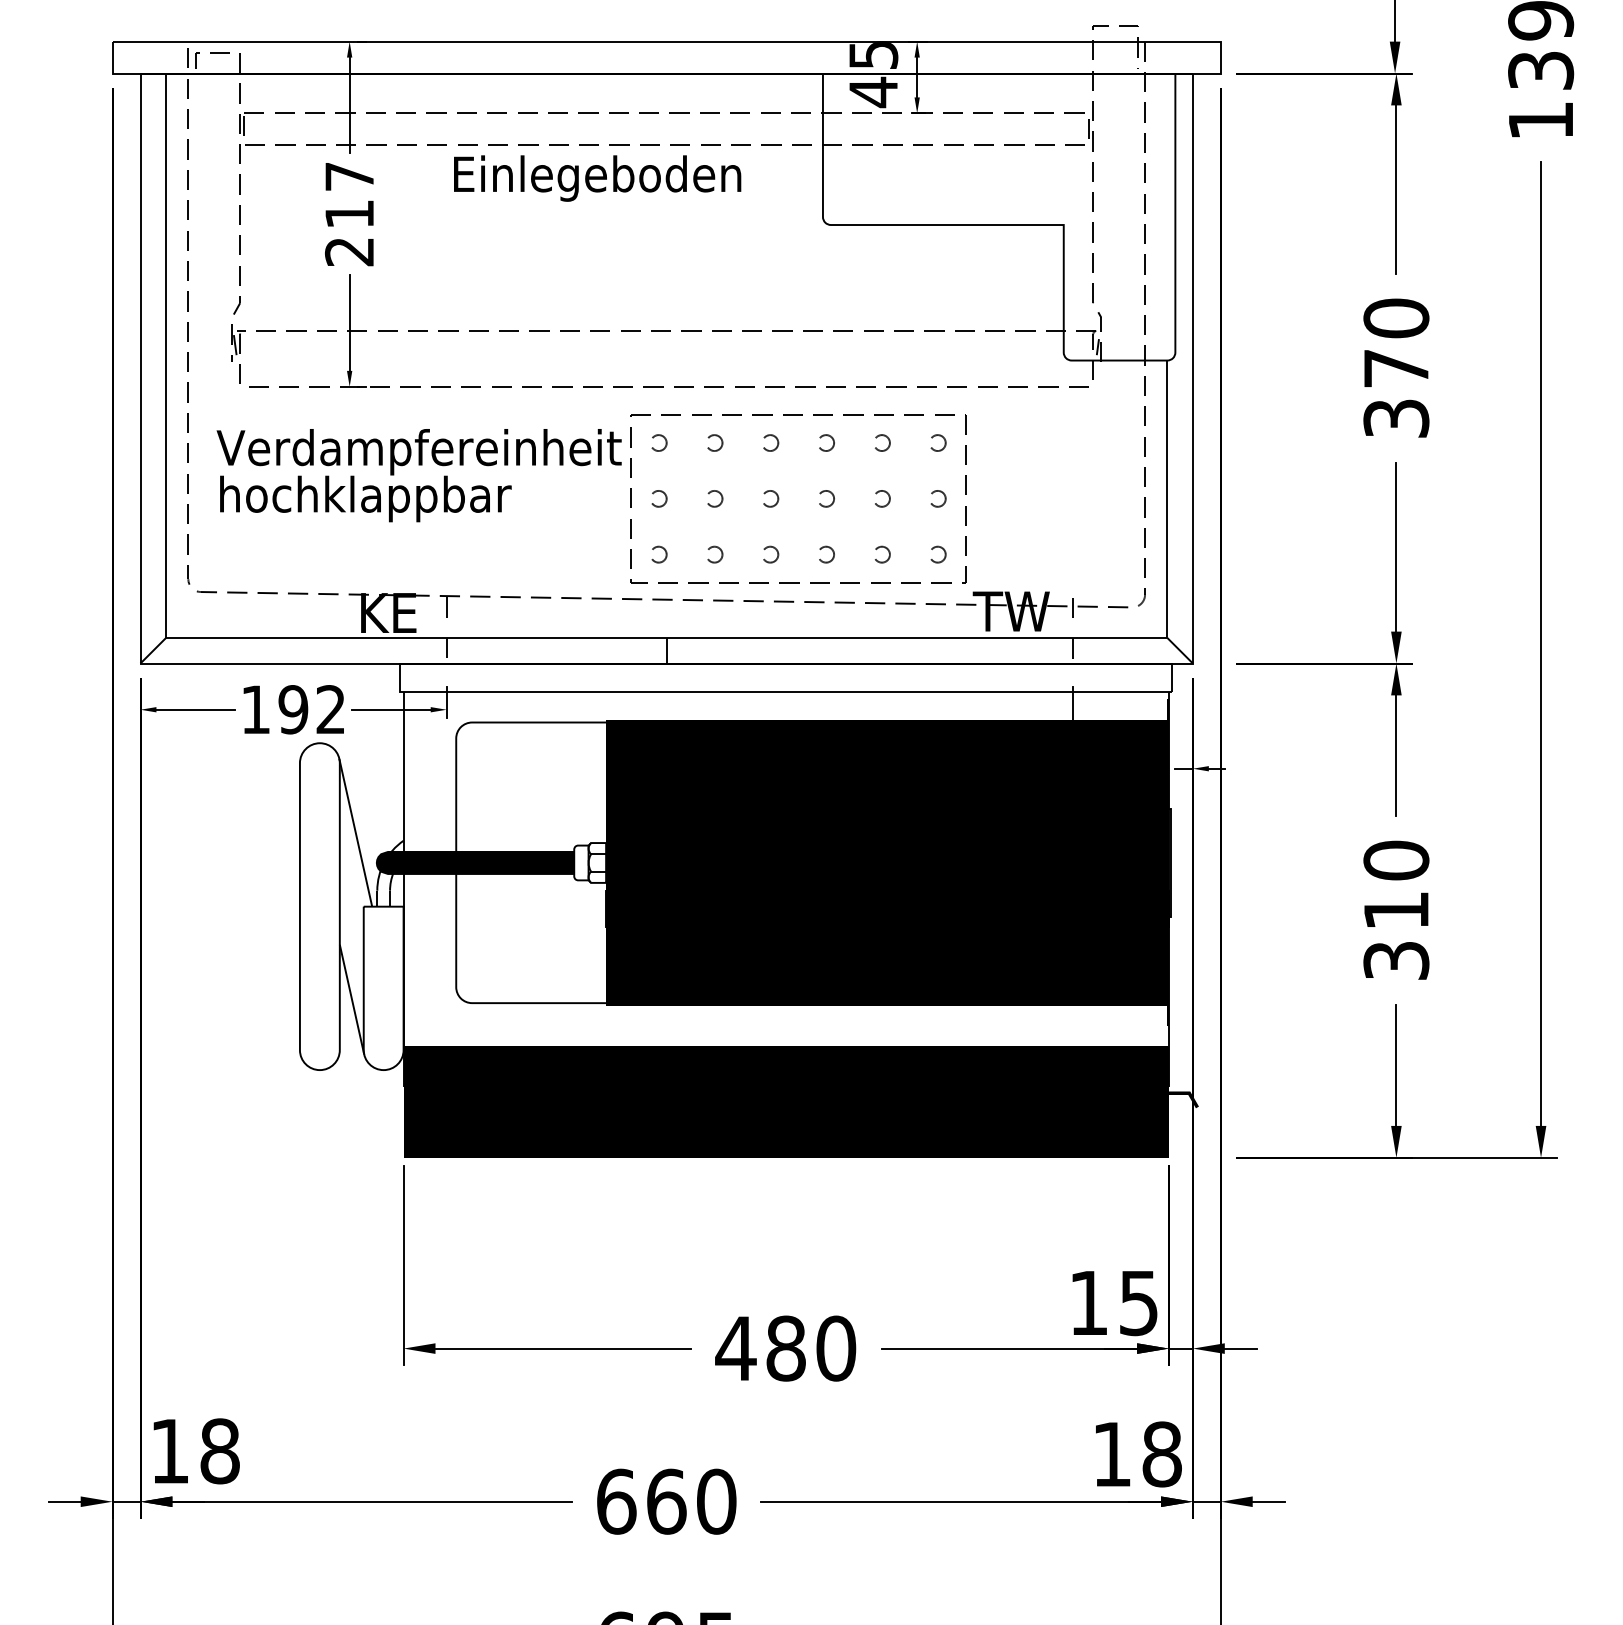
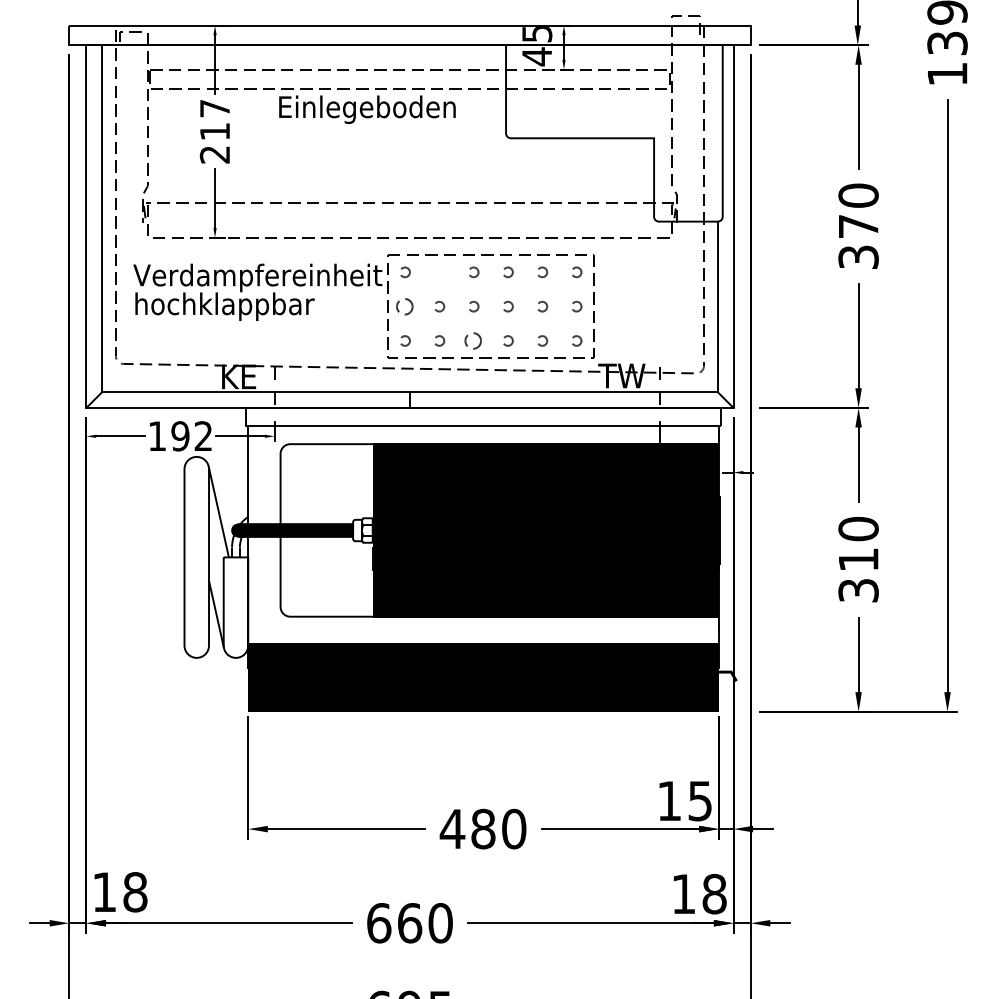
circle: (714, 443) -> (439, 272), removed
circle: (659, 498) -> (405, 306), size x1.6
circle: (771, 553) -> (474, 340), size x1.6

